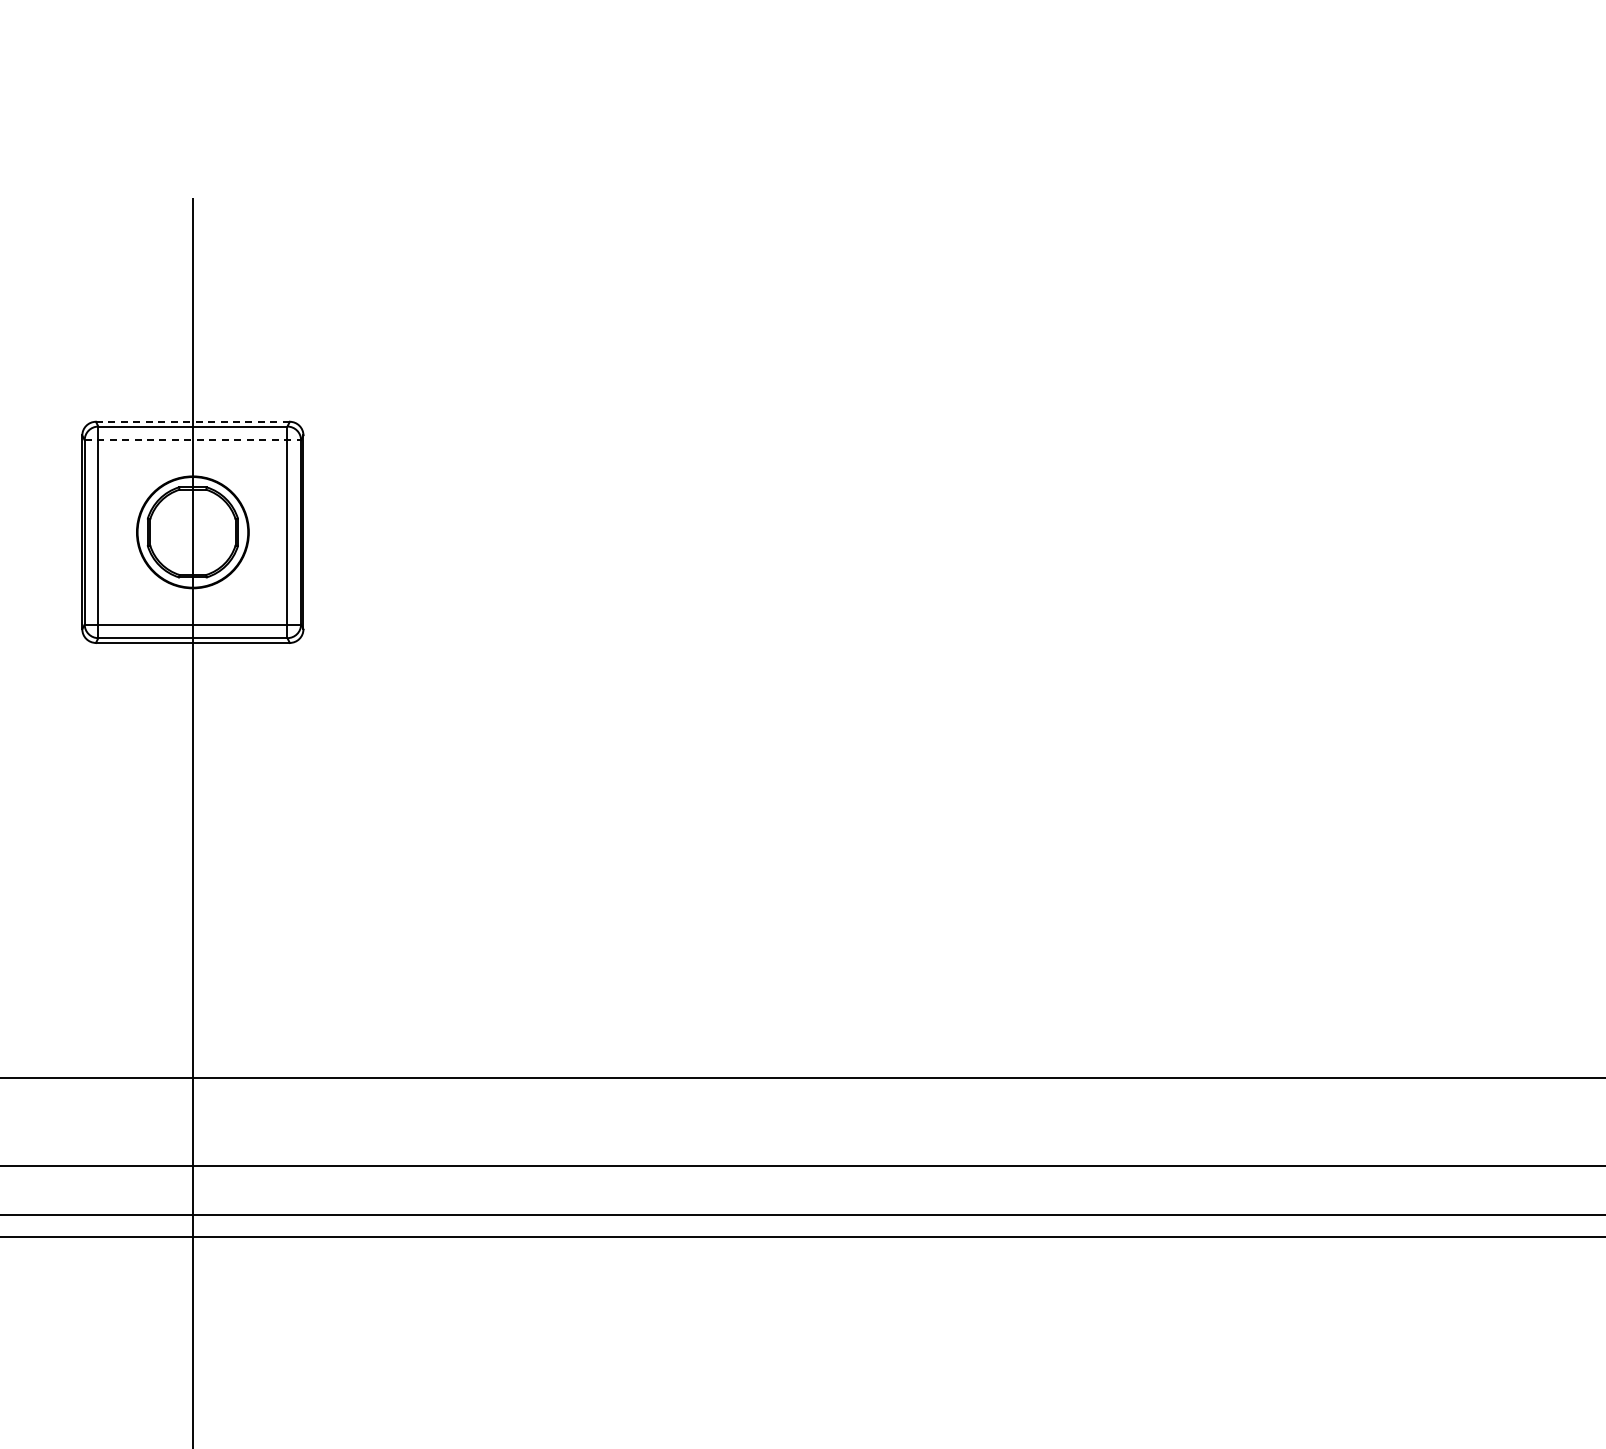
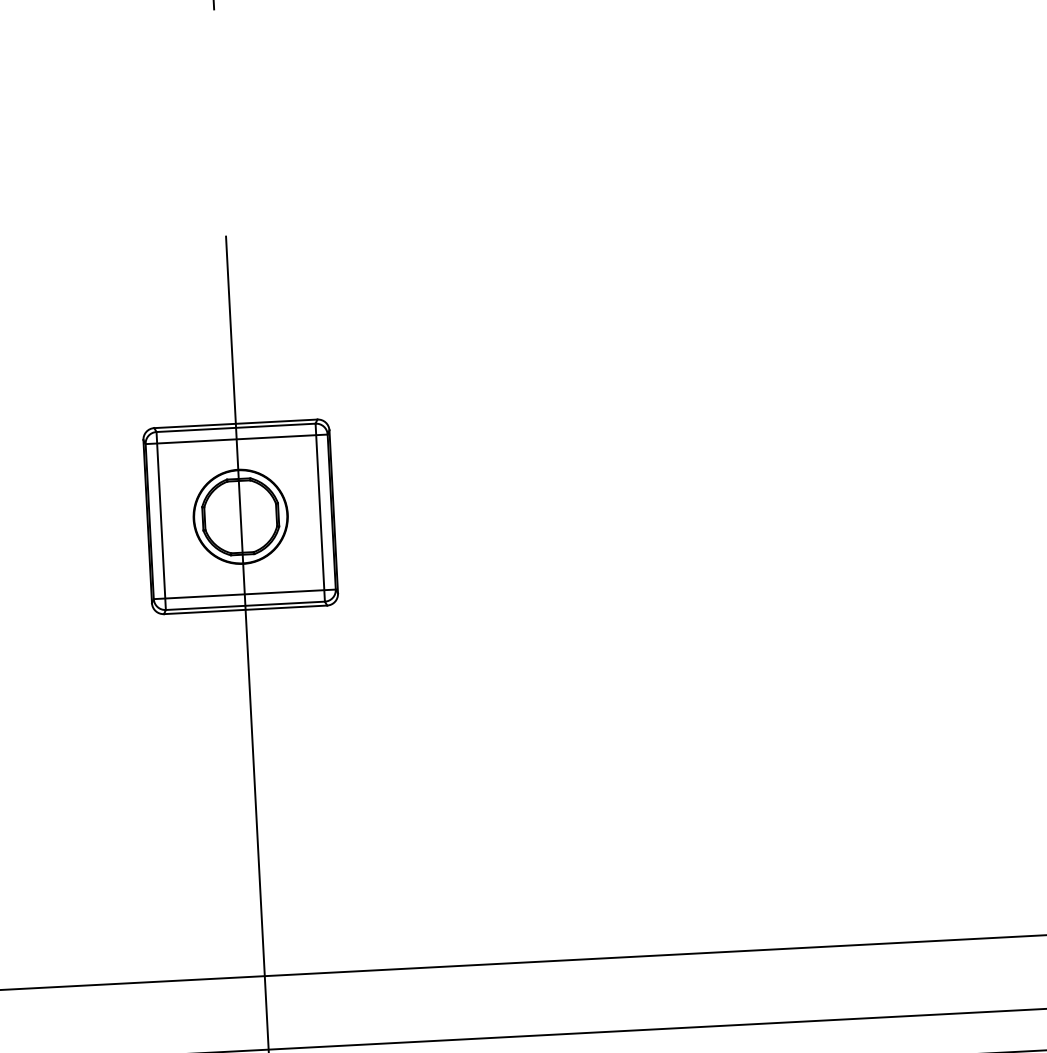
line: (192, 421) -> (235, 423), dashed -> solid
line: (193, 440) -> (237, 439), dashed -> solid

